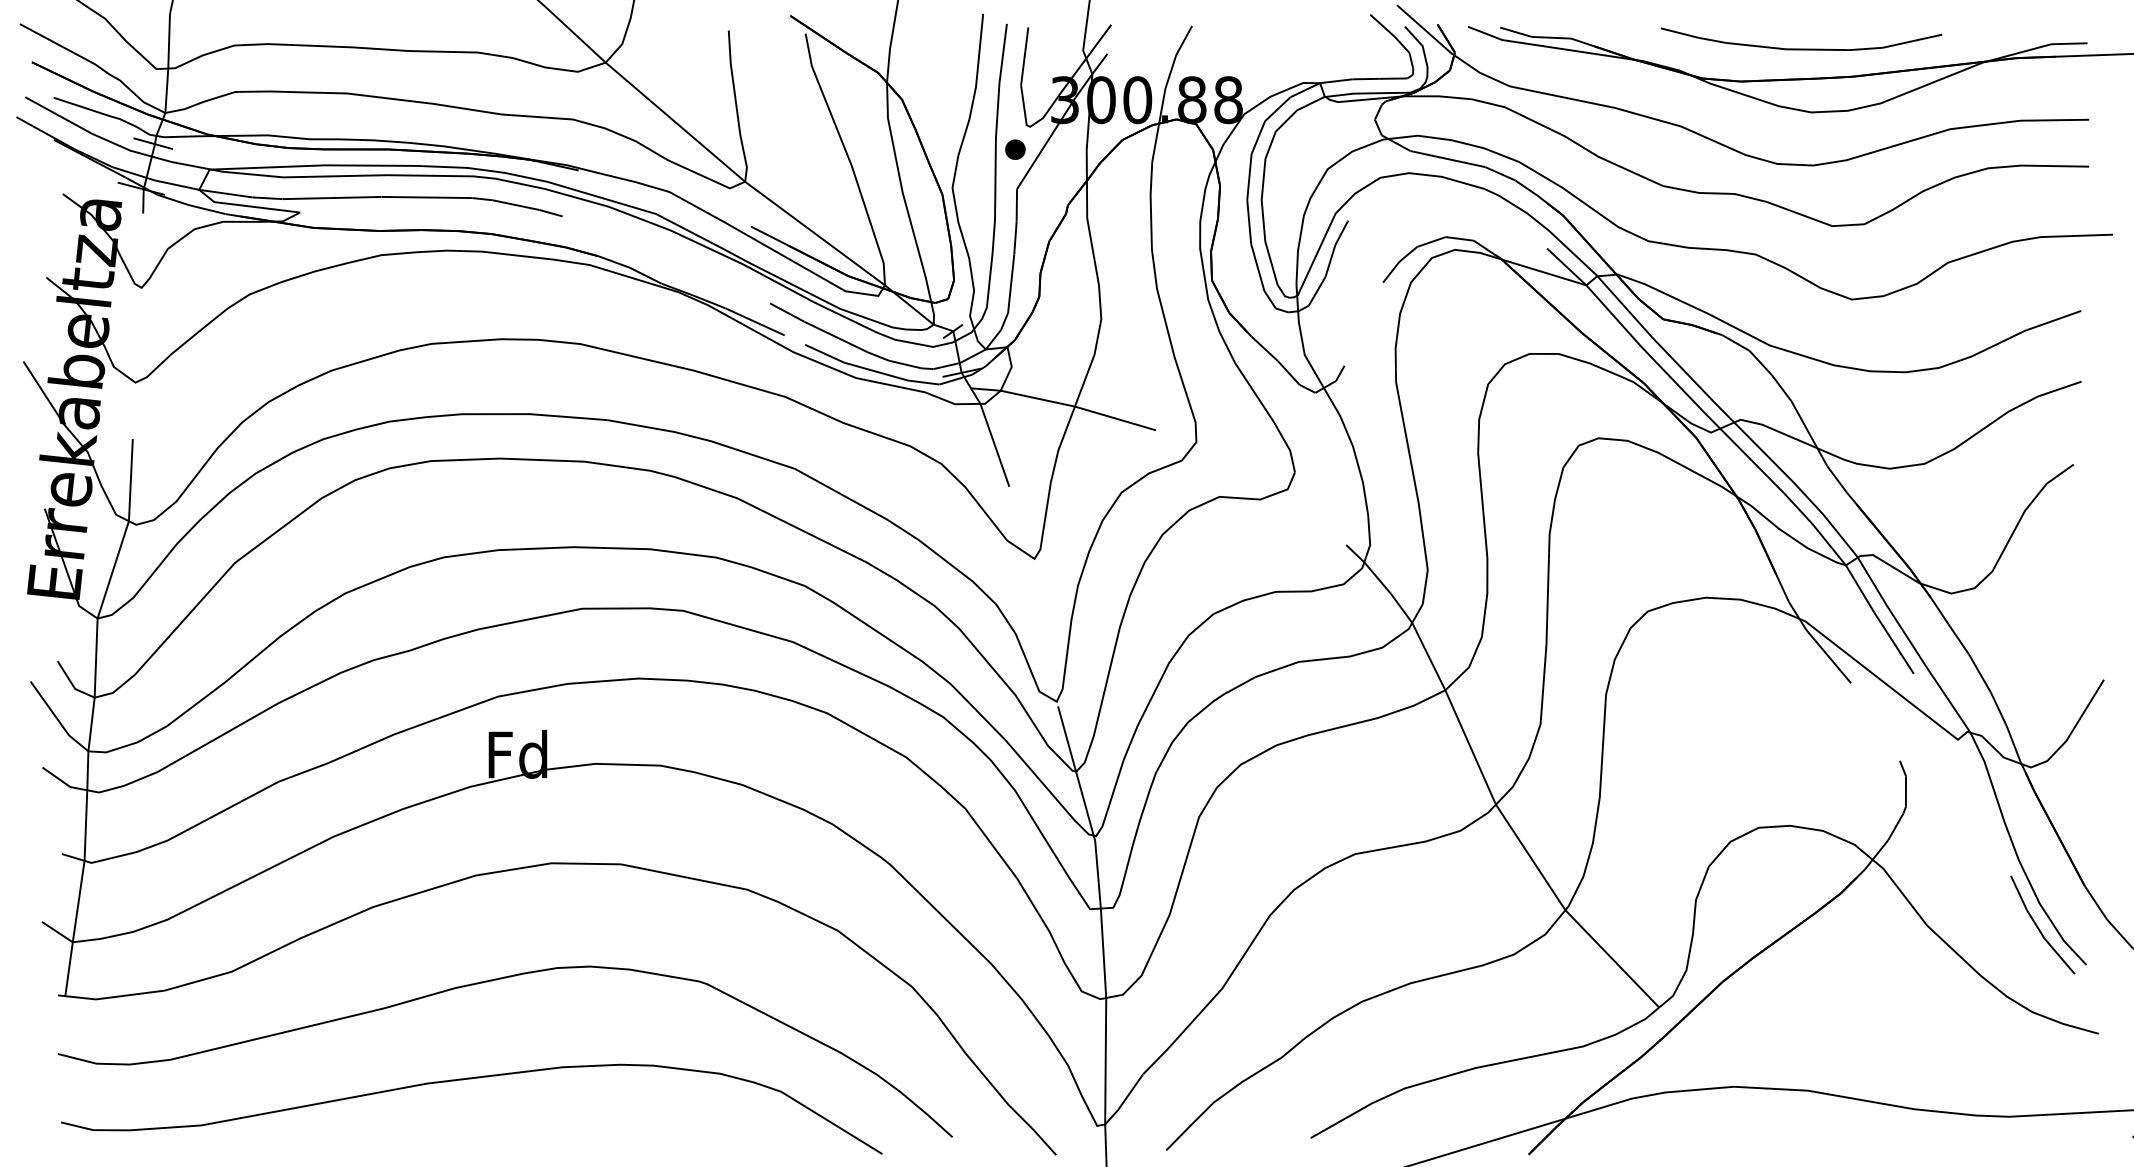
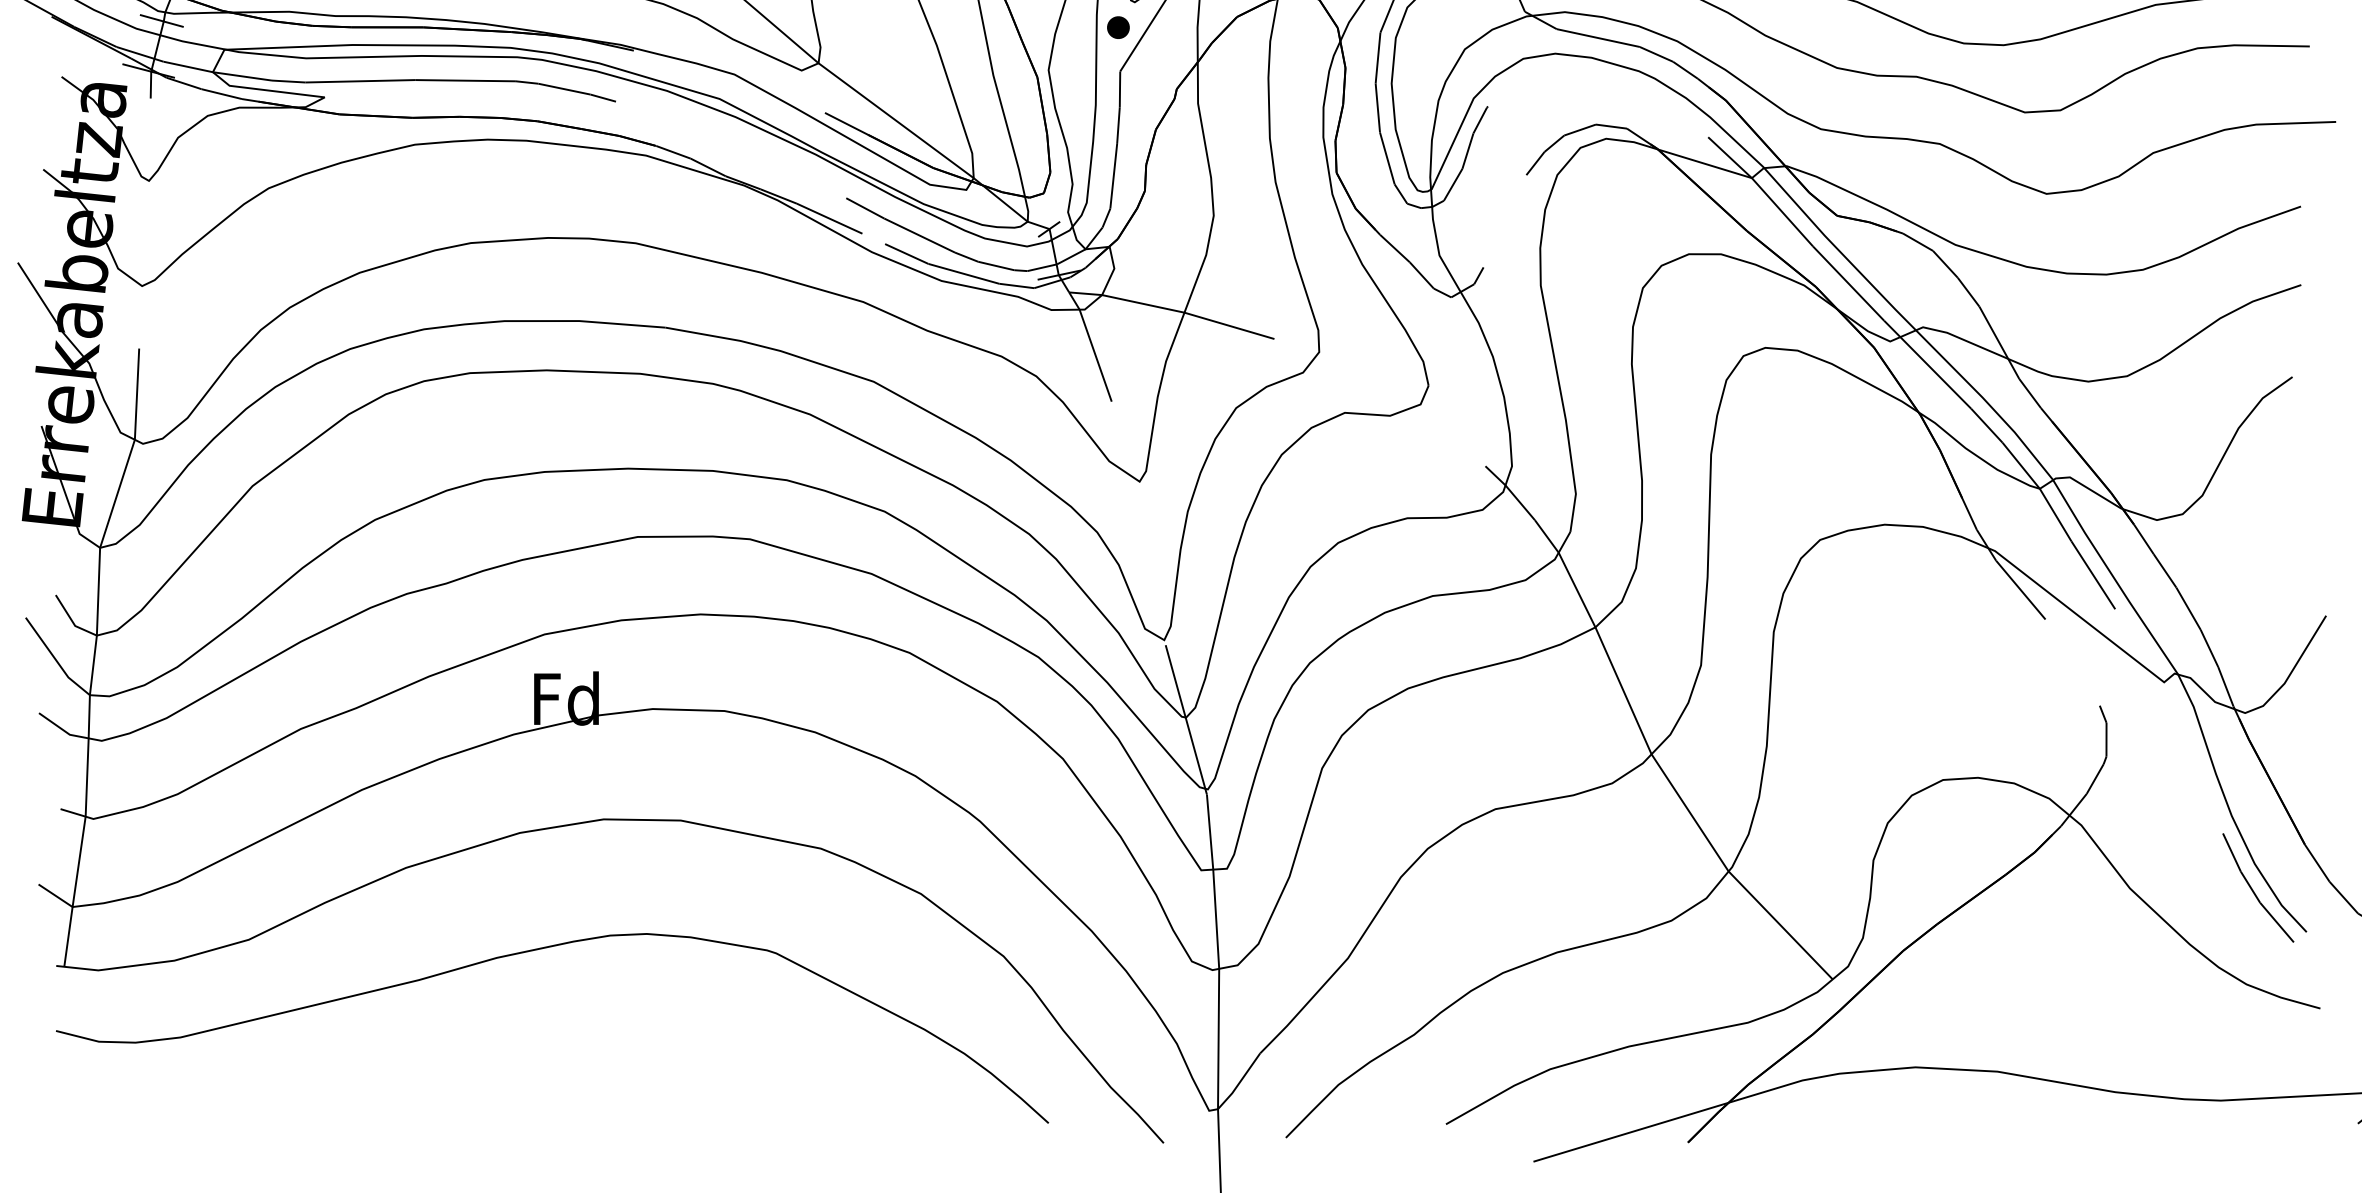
curve: (471, 1079) -> (514, 1059), removed

